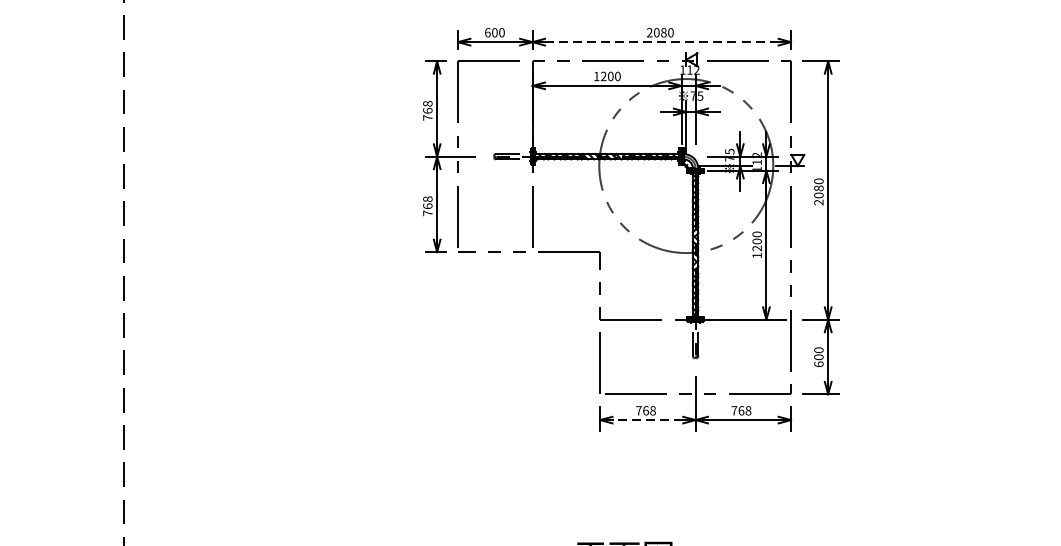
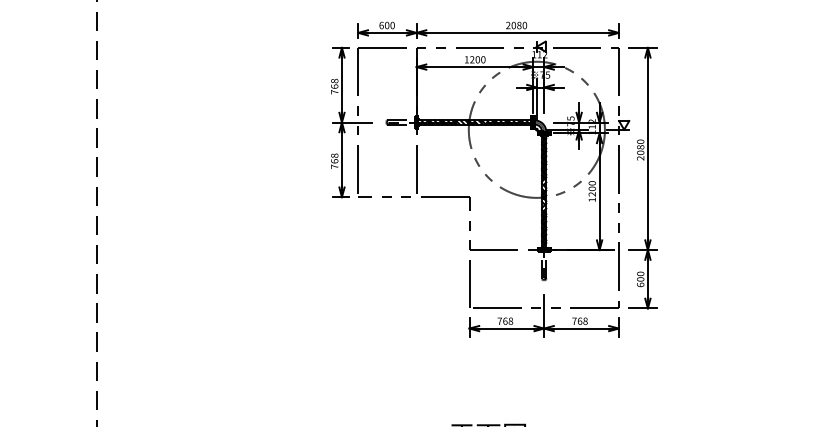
line: (661, 41) -> (517, 32), dashed -> solid
line: (647, 419) -> (506, 328), dashed -> solid

